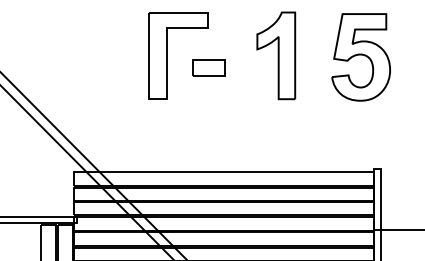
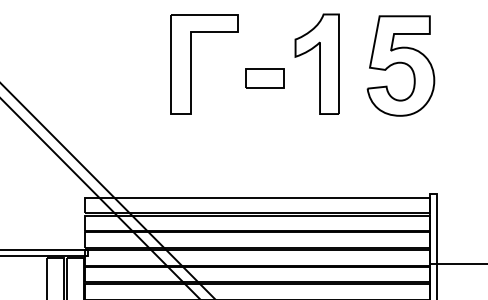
part: (360, 57) -> (400, 66), moved
part: (208, 67) -> (264, 77), moved

